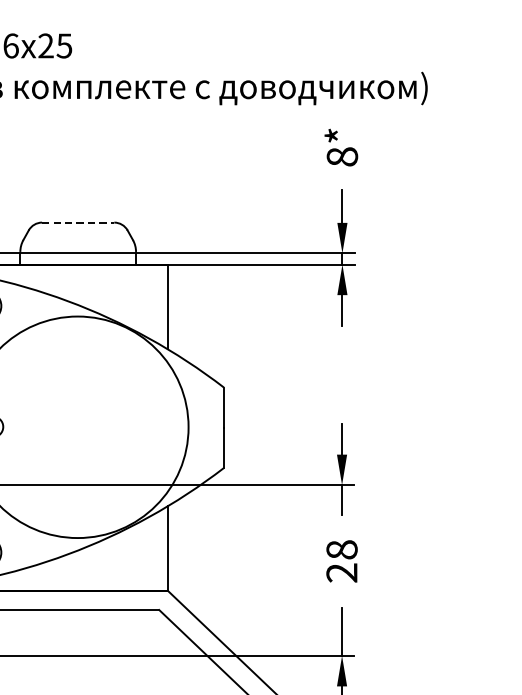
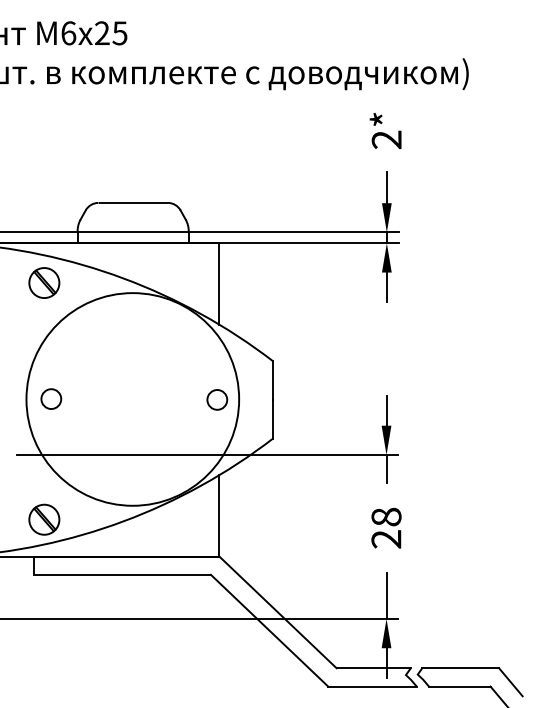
text: (342, 156) -> (386, 139), 8* -> 2*
line: (78, 222) -> (133, 202), dashed -> solid
circle: (166, 427) -> (217, 399), added

